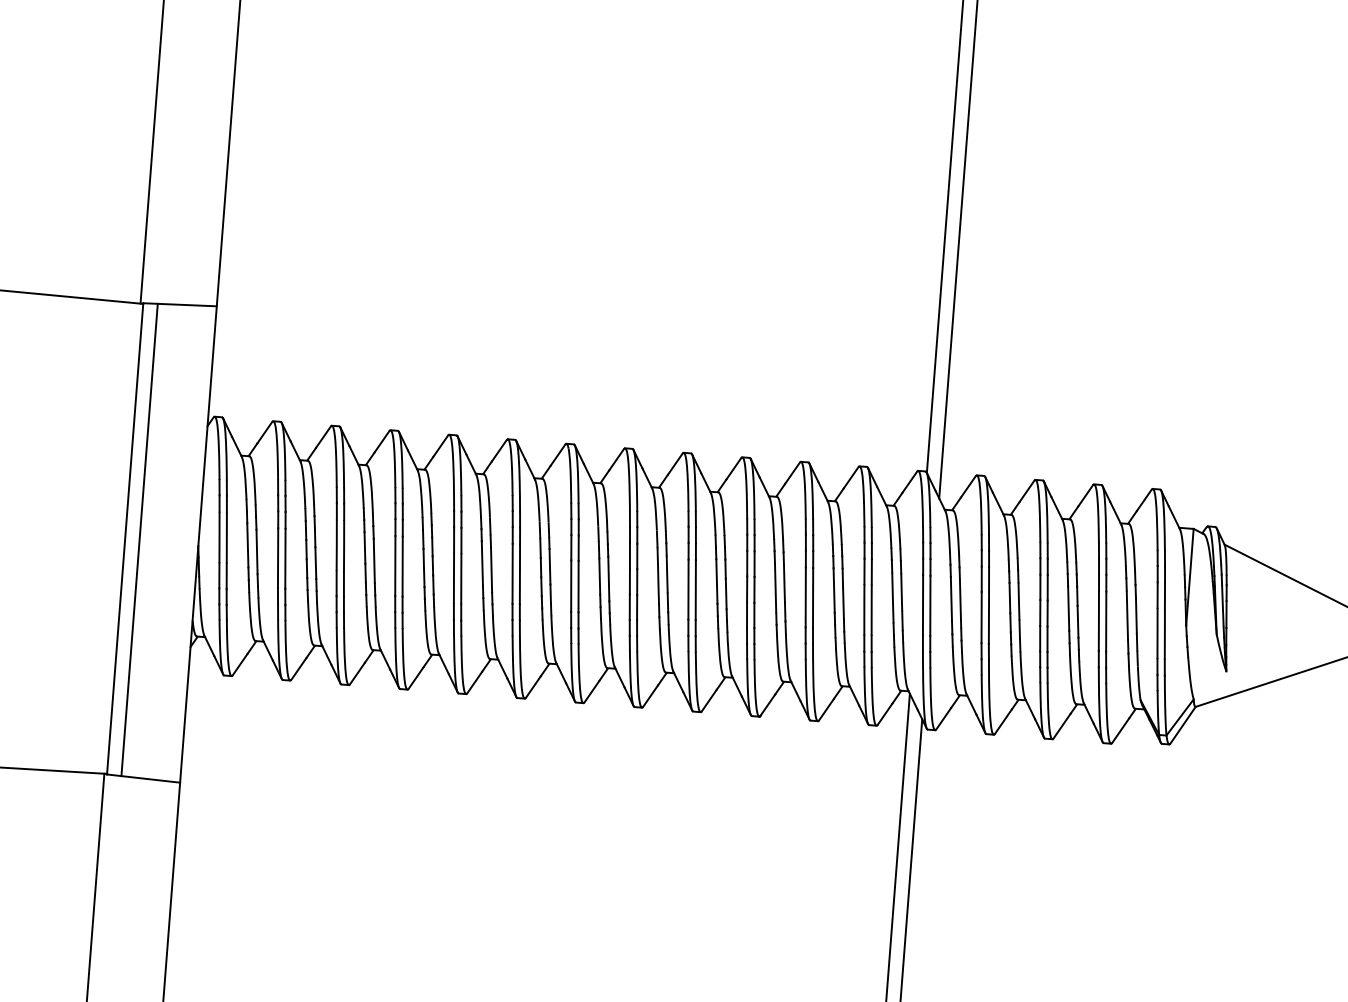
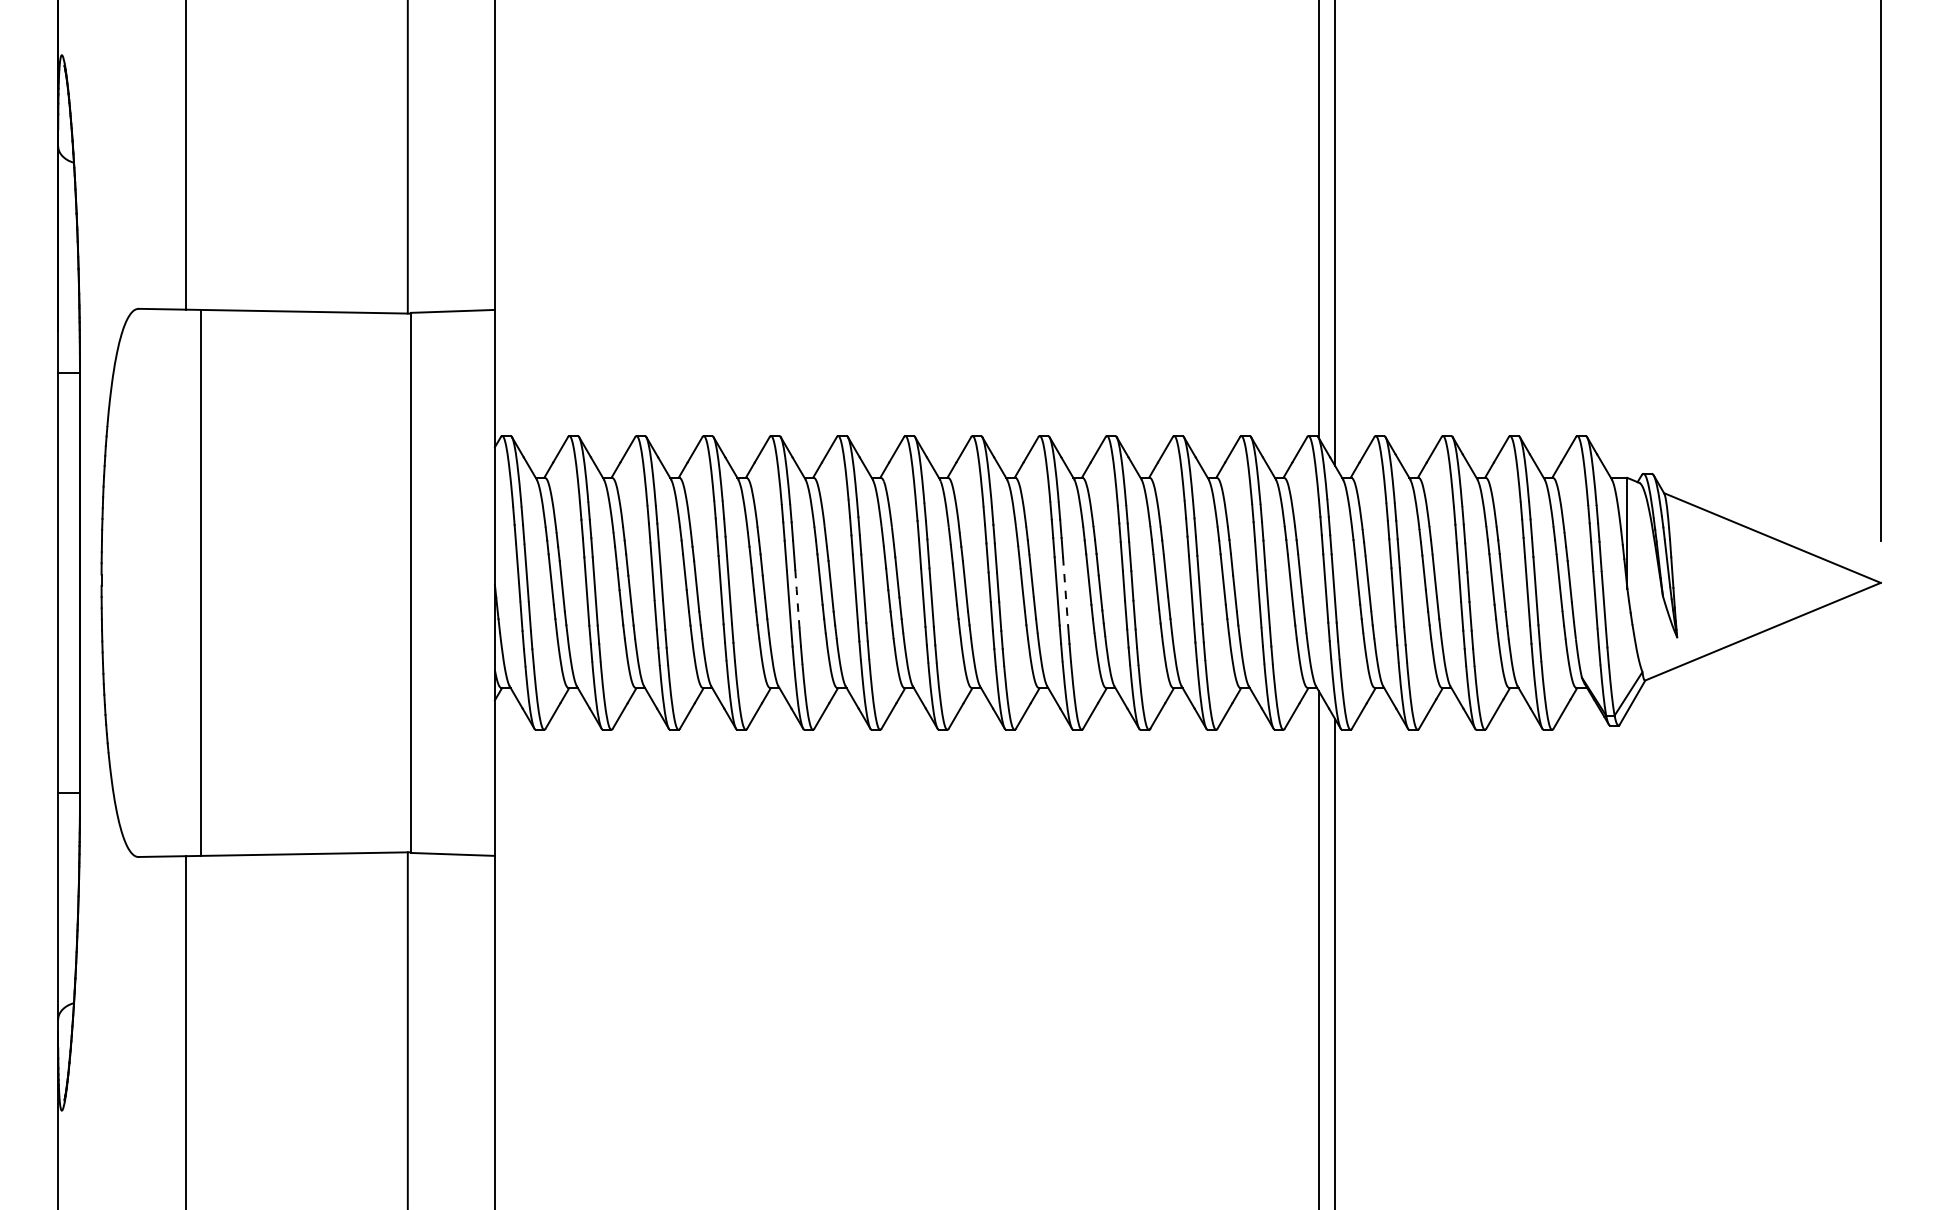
line: (139, 539) -> (427, 582), removed
line: (461, 578) -> (797, 598), solid -> dashed
line: (695, 590) -> (1065, 591), solid -> dashed

